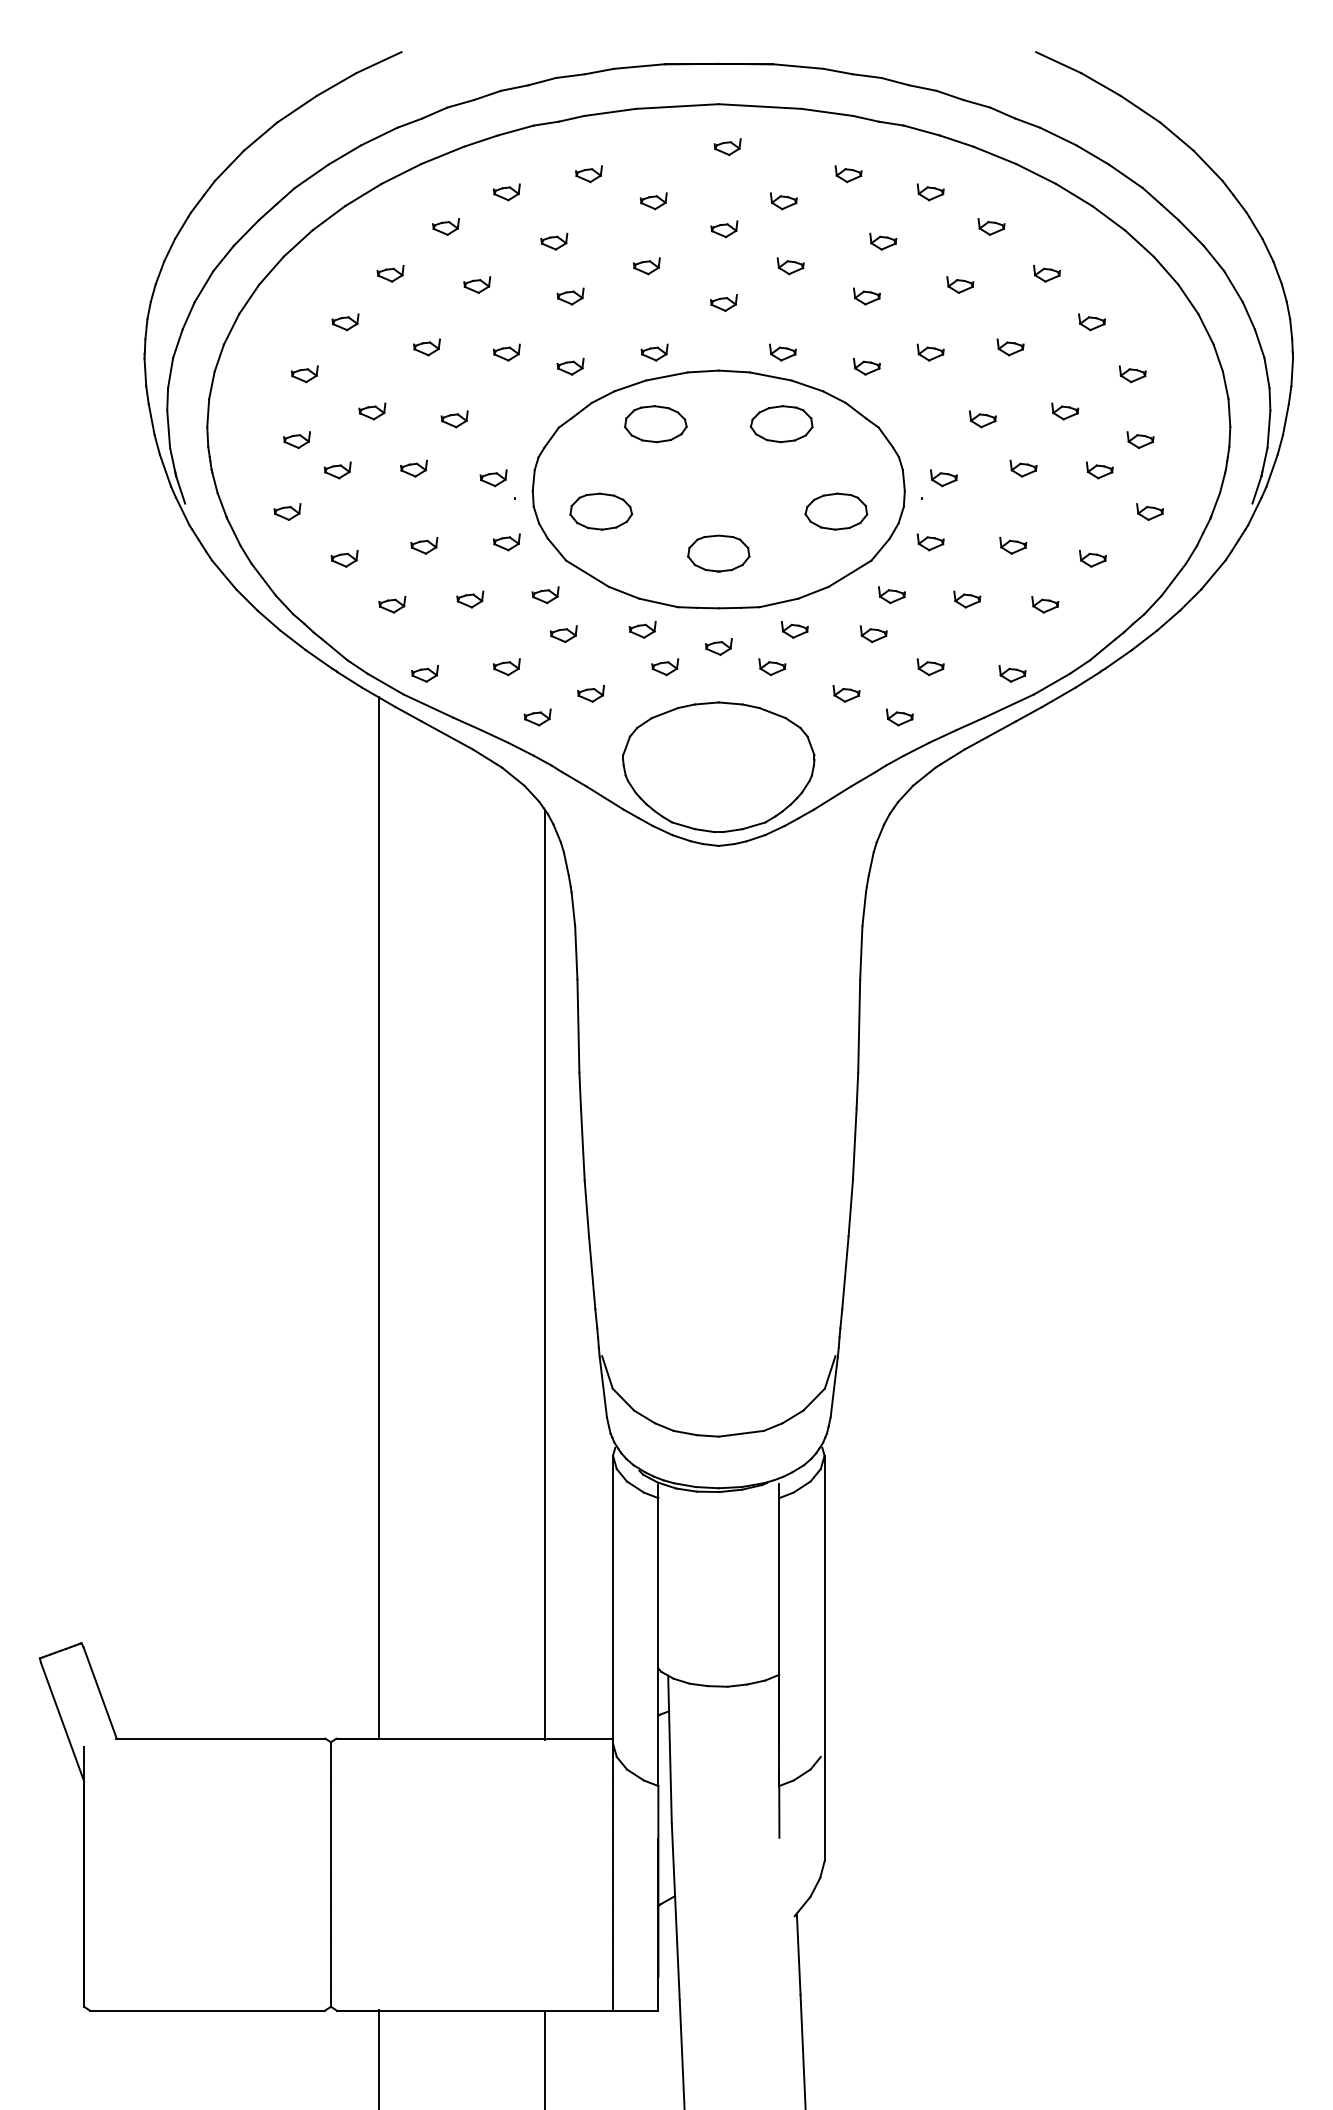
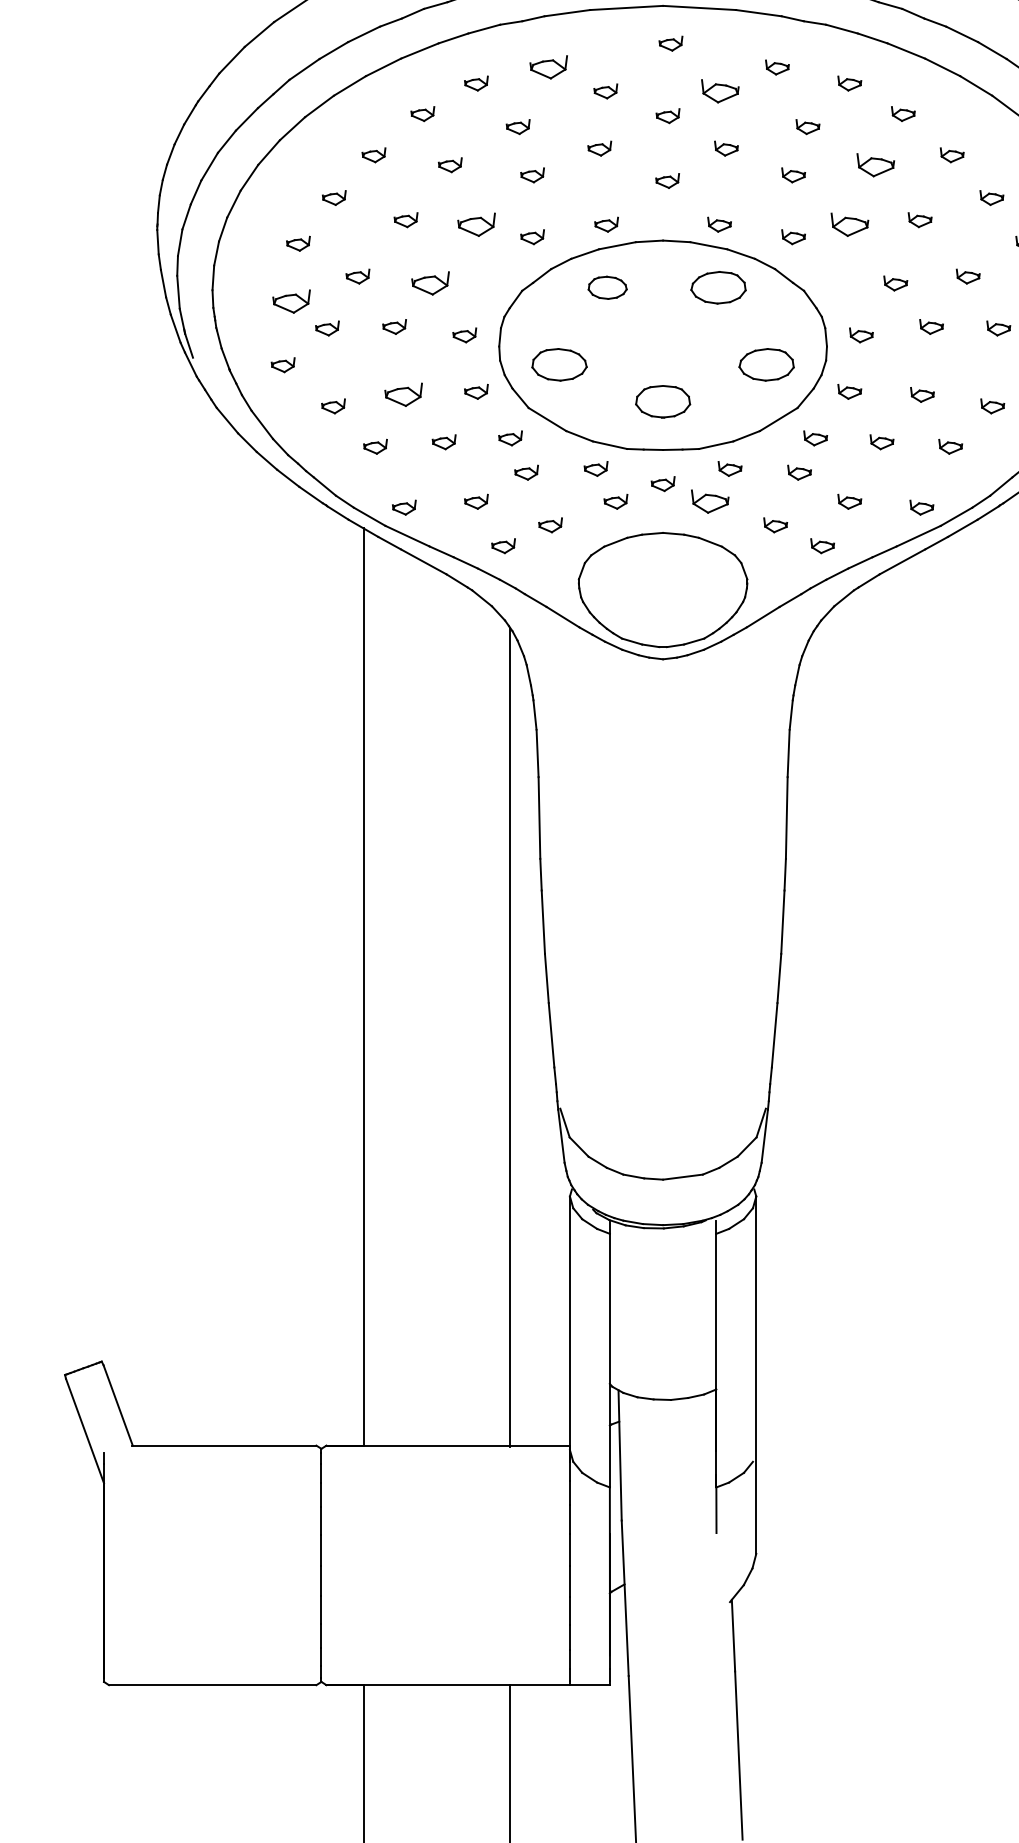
part: (588, 174) -> (548, 67), size x1.6
part: (783, 201) -> (720, 91), size x1.6
part: (960, 284) -> (876, 164), size x1.6
part: (506, 352) -> (476, 224), size x1.6
part: (930, 352) -> (849, 224), size x1.6
part: (454, 419) -> (430, 283), size x1.6
part: (655, 424) -> (607, 288), size x0.7
part: (296, 440) -> (291, 302), size x1.6
part: (424, 545) -> (403, 394), size x1.6
part: (772, 667) -> (710, 502), size x1.6

